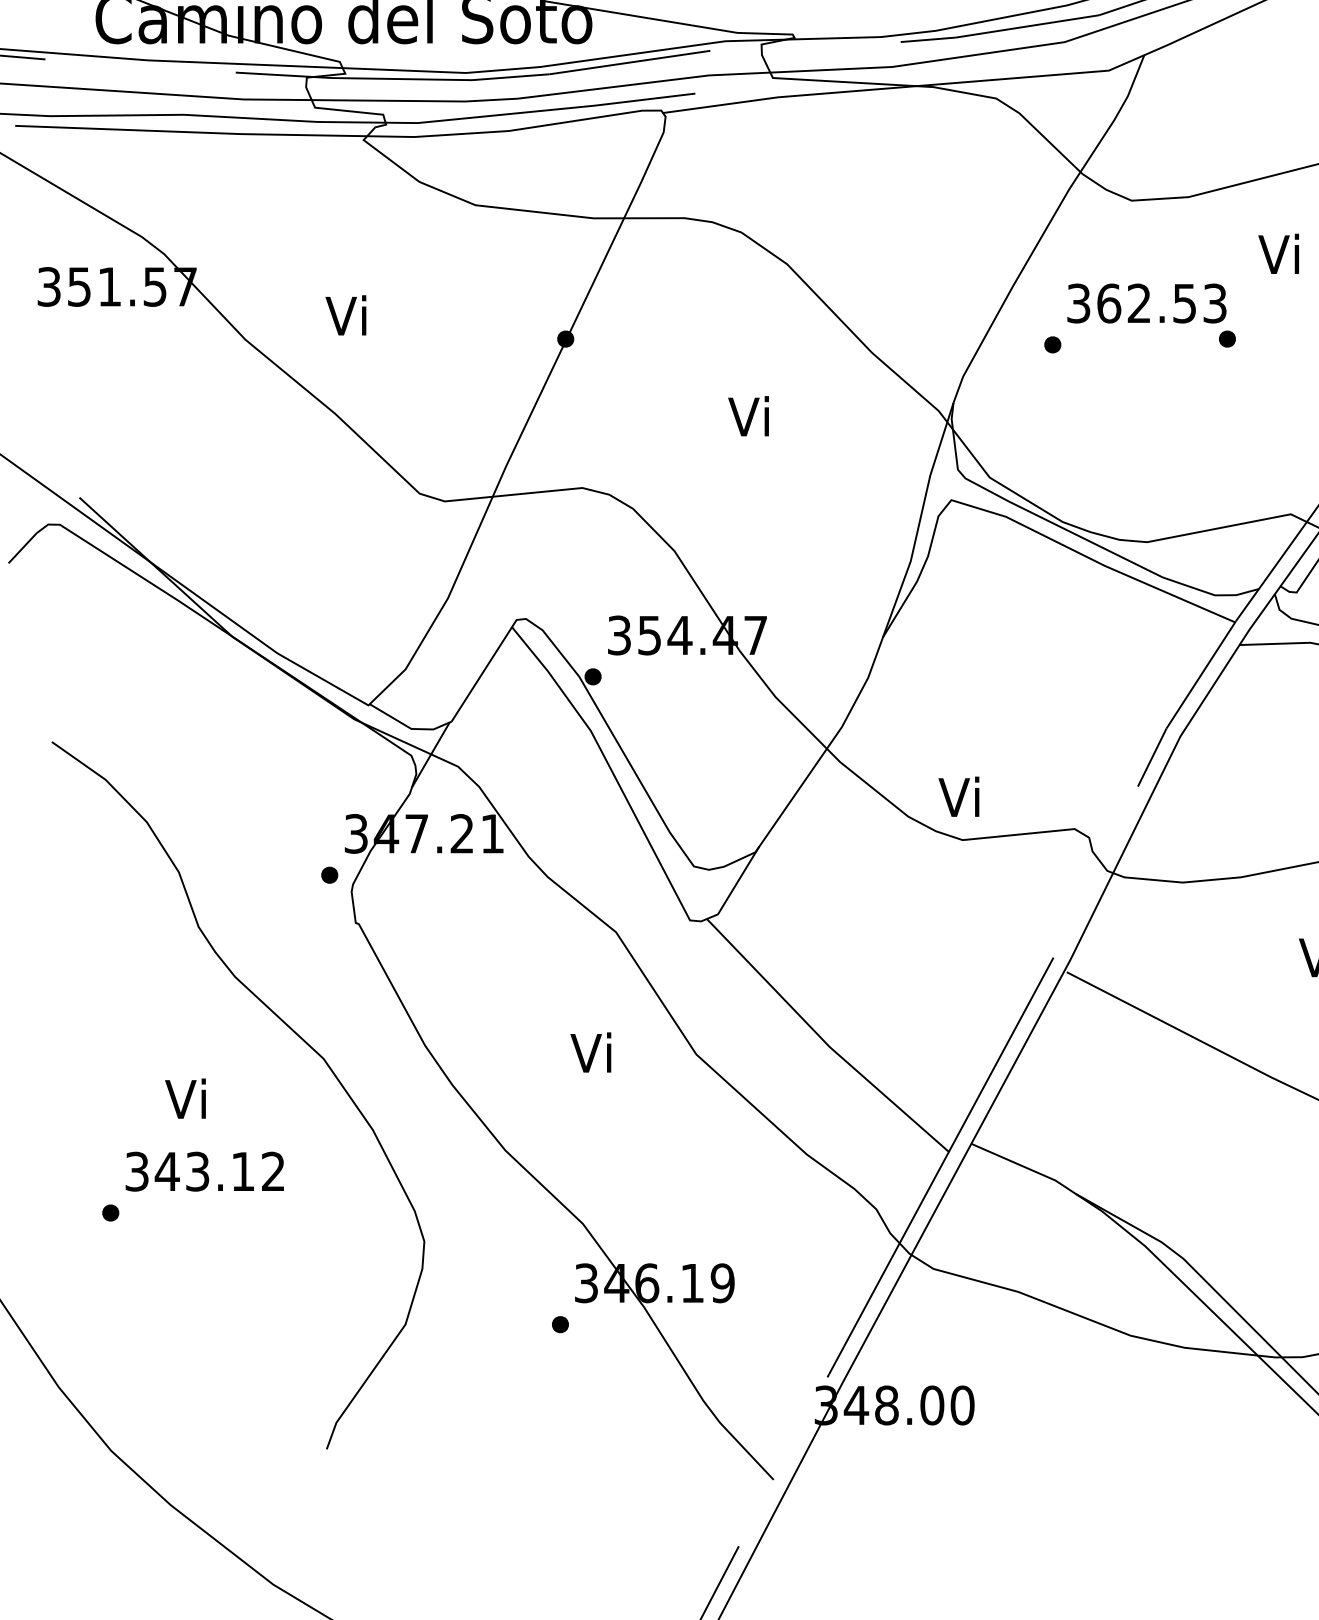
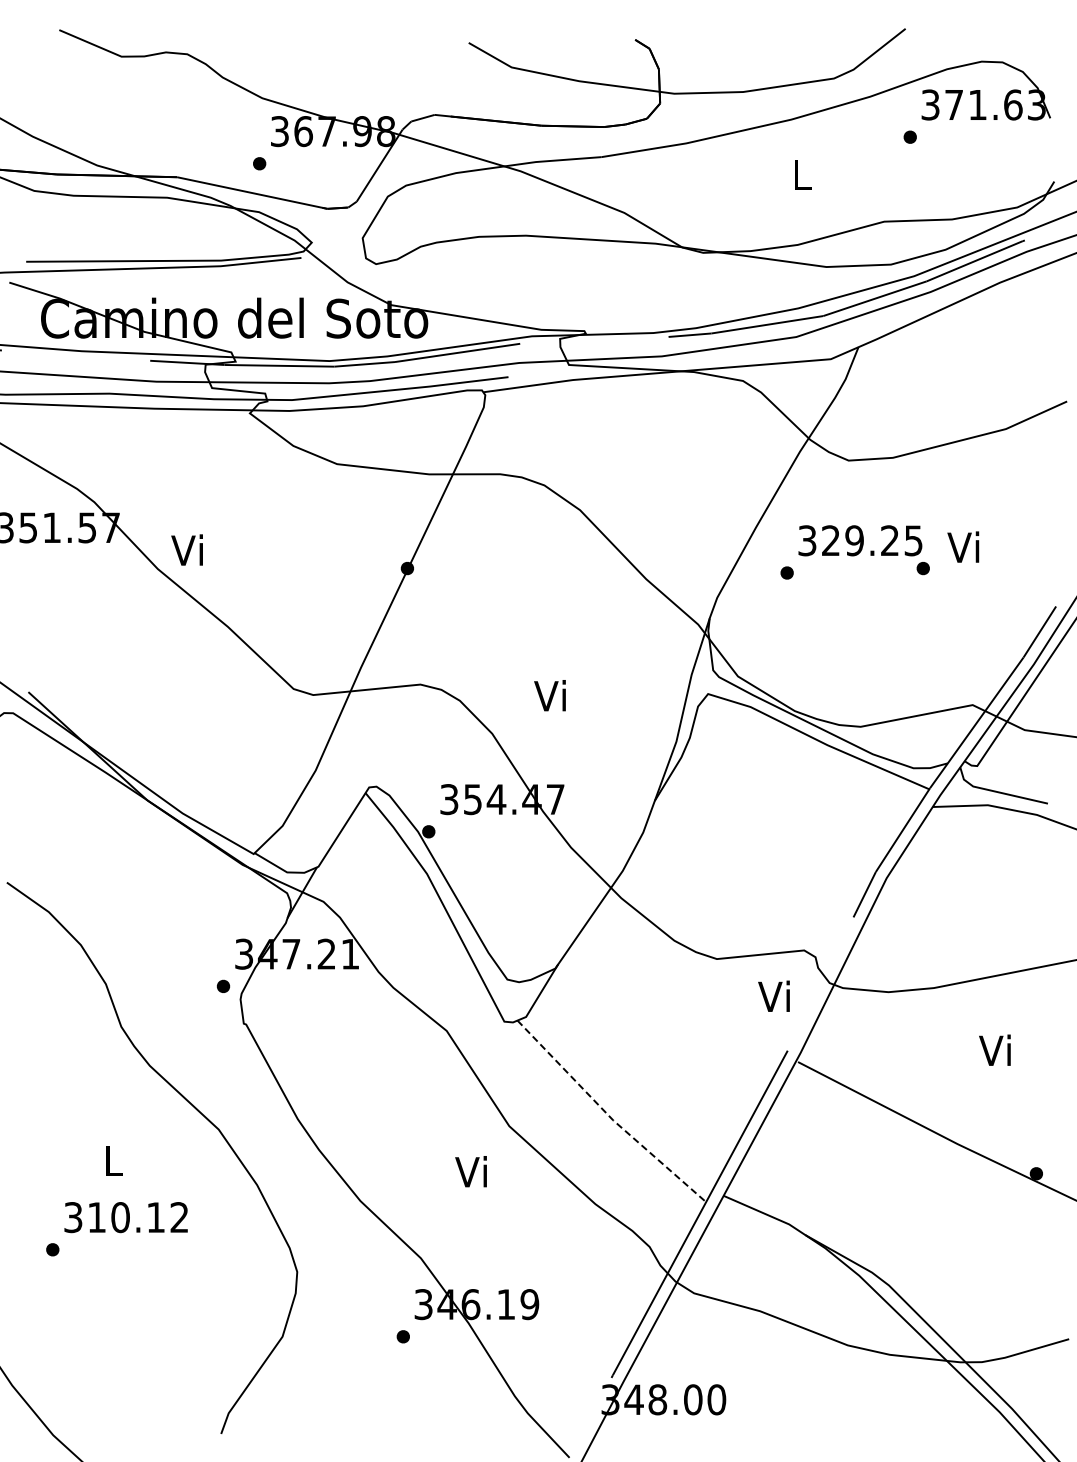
text: (1279, 253) -> (963, 546), moved
text: (1162, 303) -> (872, 540), 362.53 -> 329.25
text: (345, 314) -> (186, 549), moved
text: (747, 416) -> (549, 695), moved
text: (958, 795) -> (773, 995), moved
line: (823, 1040) -> (608, 1115), solid -> dashed
text: (590, 1052) -> (470, 1171), moved
text: (184, 1098) -> (110, 1160), Vi -> L
text: (182, 1171) -> (108, 1217), 343.12 -> 310.12

